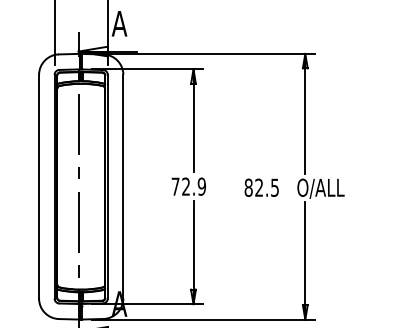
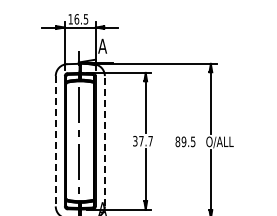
line: (122, 185) -> (104, 140), solid -> dashed
text: (187, 185) -> (142, 140), 72.9 -> 37.7
line: (38, 187) -> (55, 141), solid -> dashed
text: (258, 187) -> (183, 141), 82.5 -> 89.5

